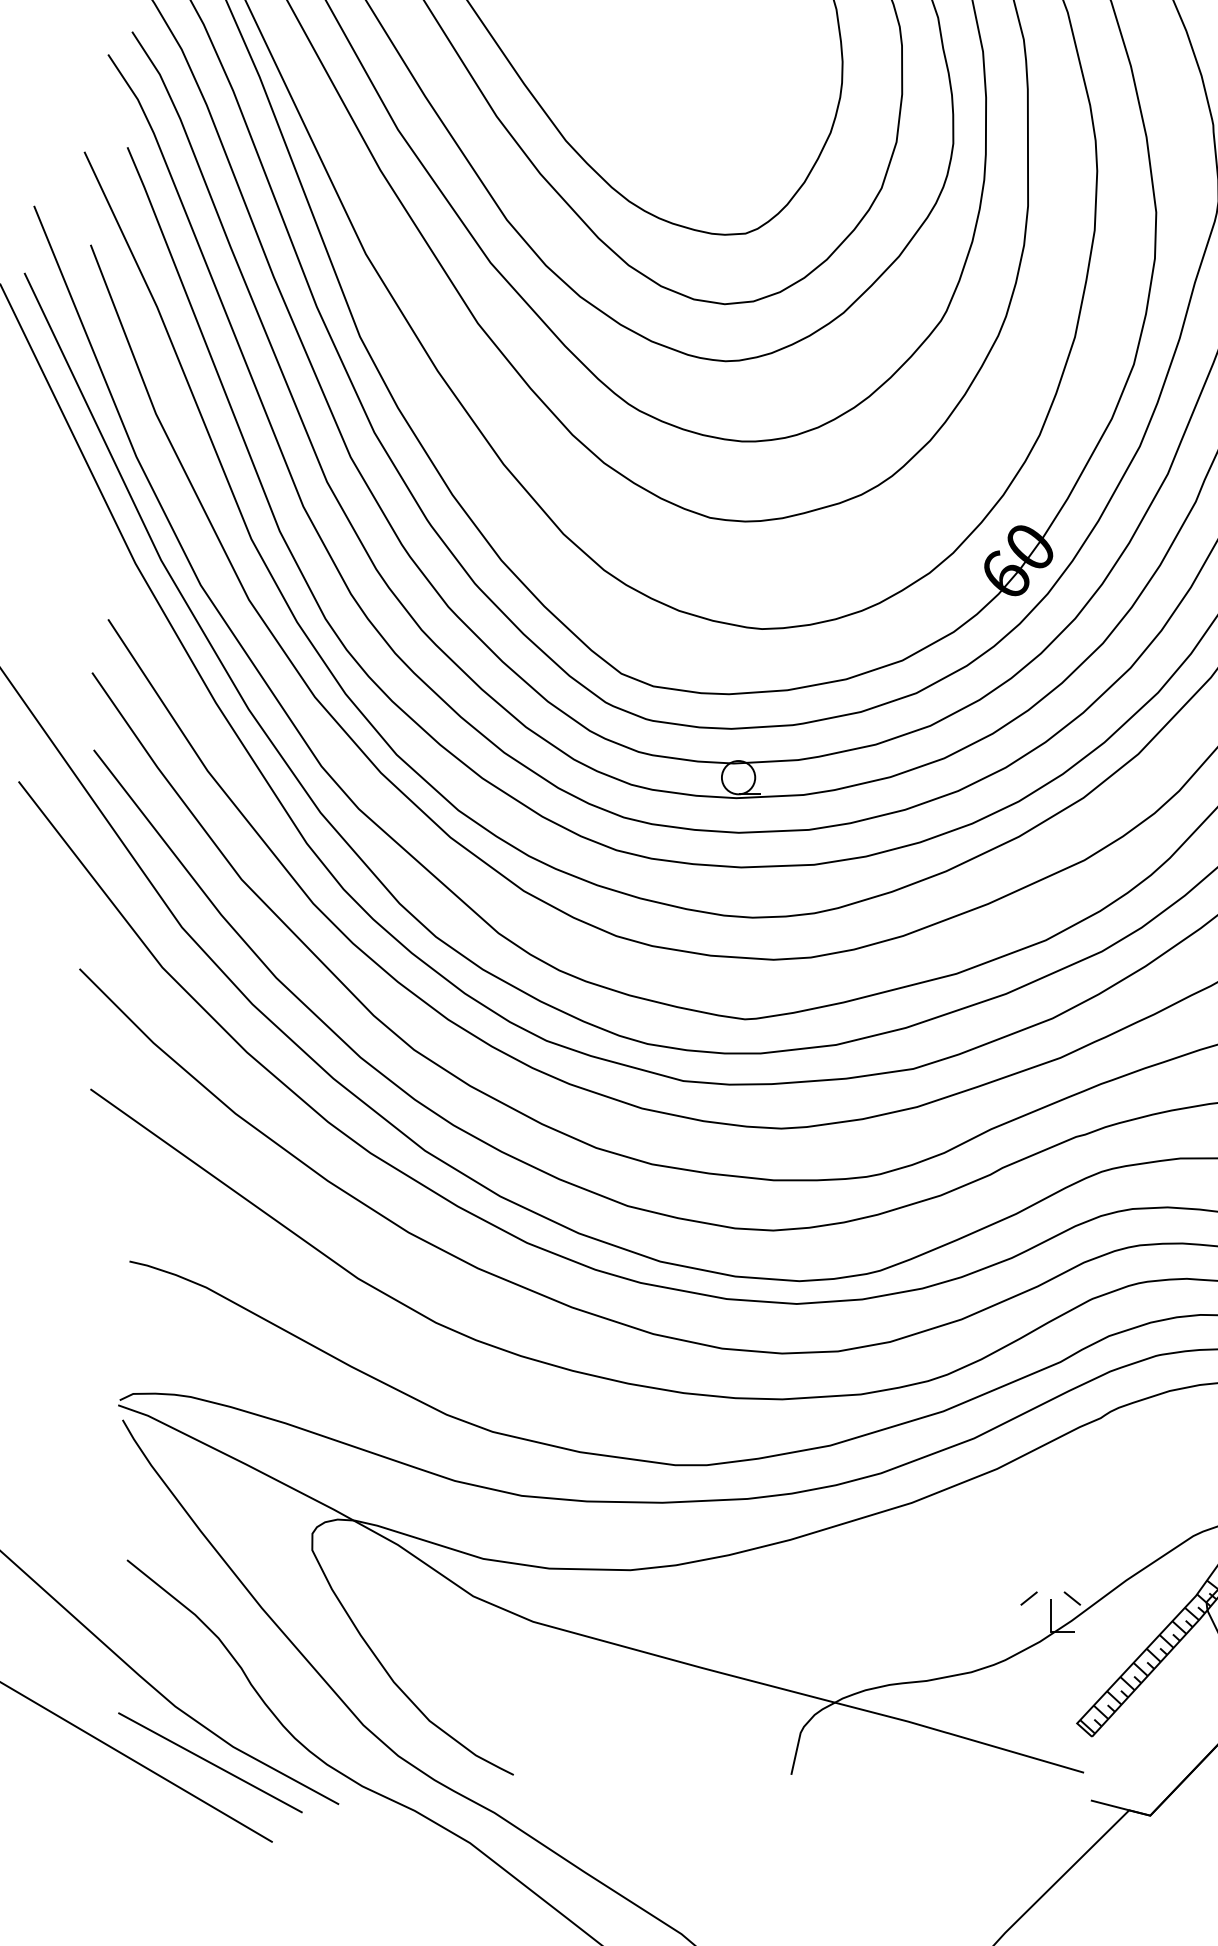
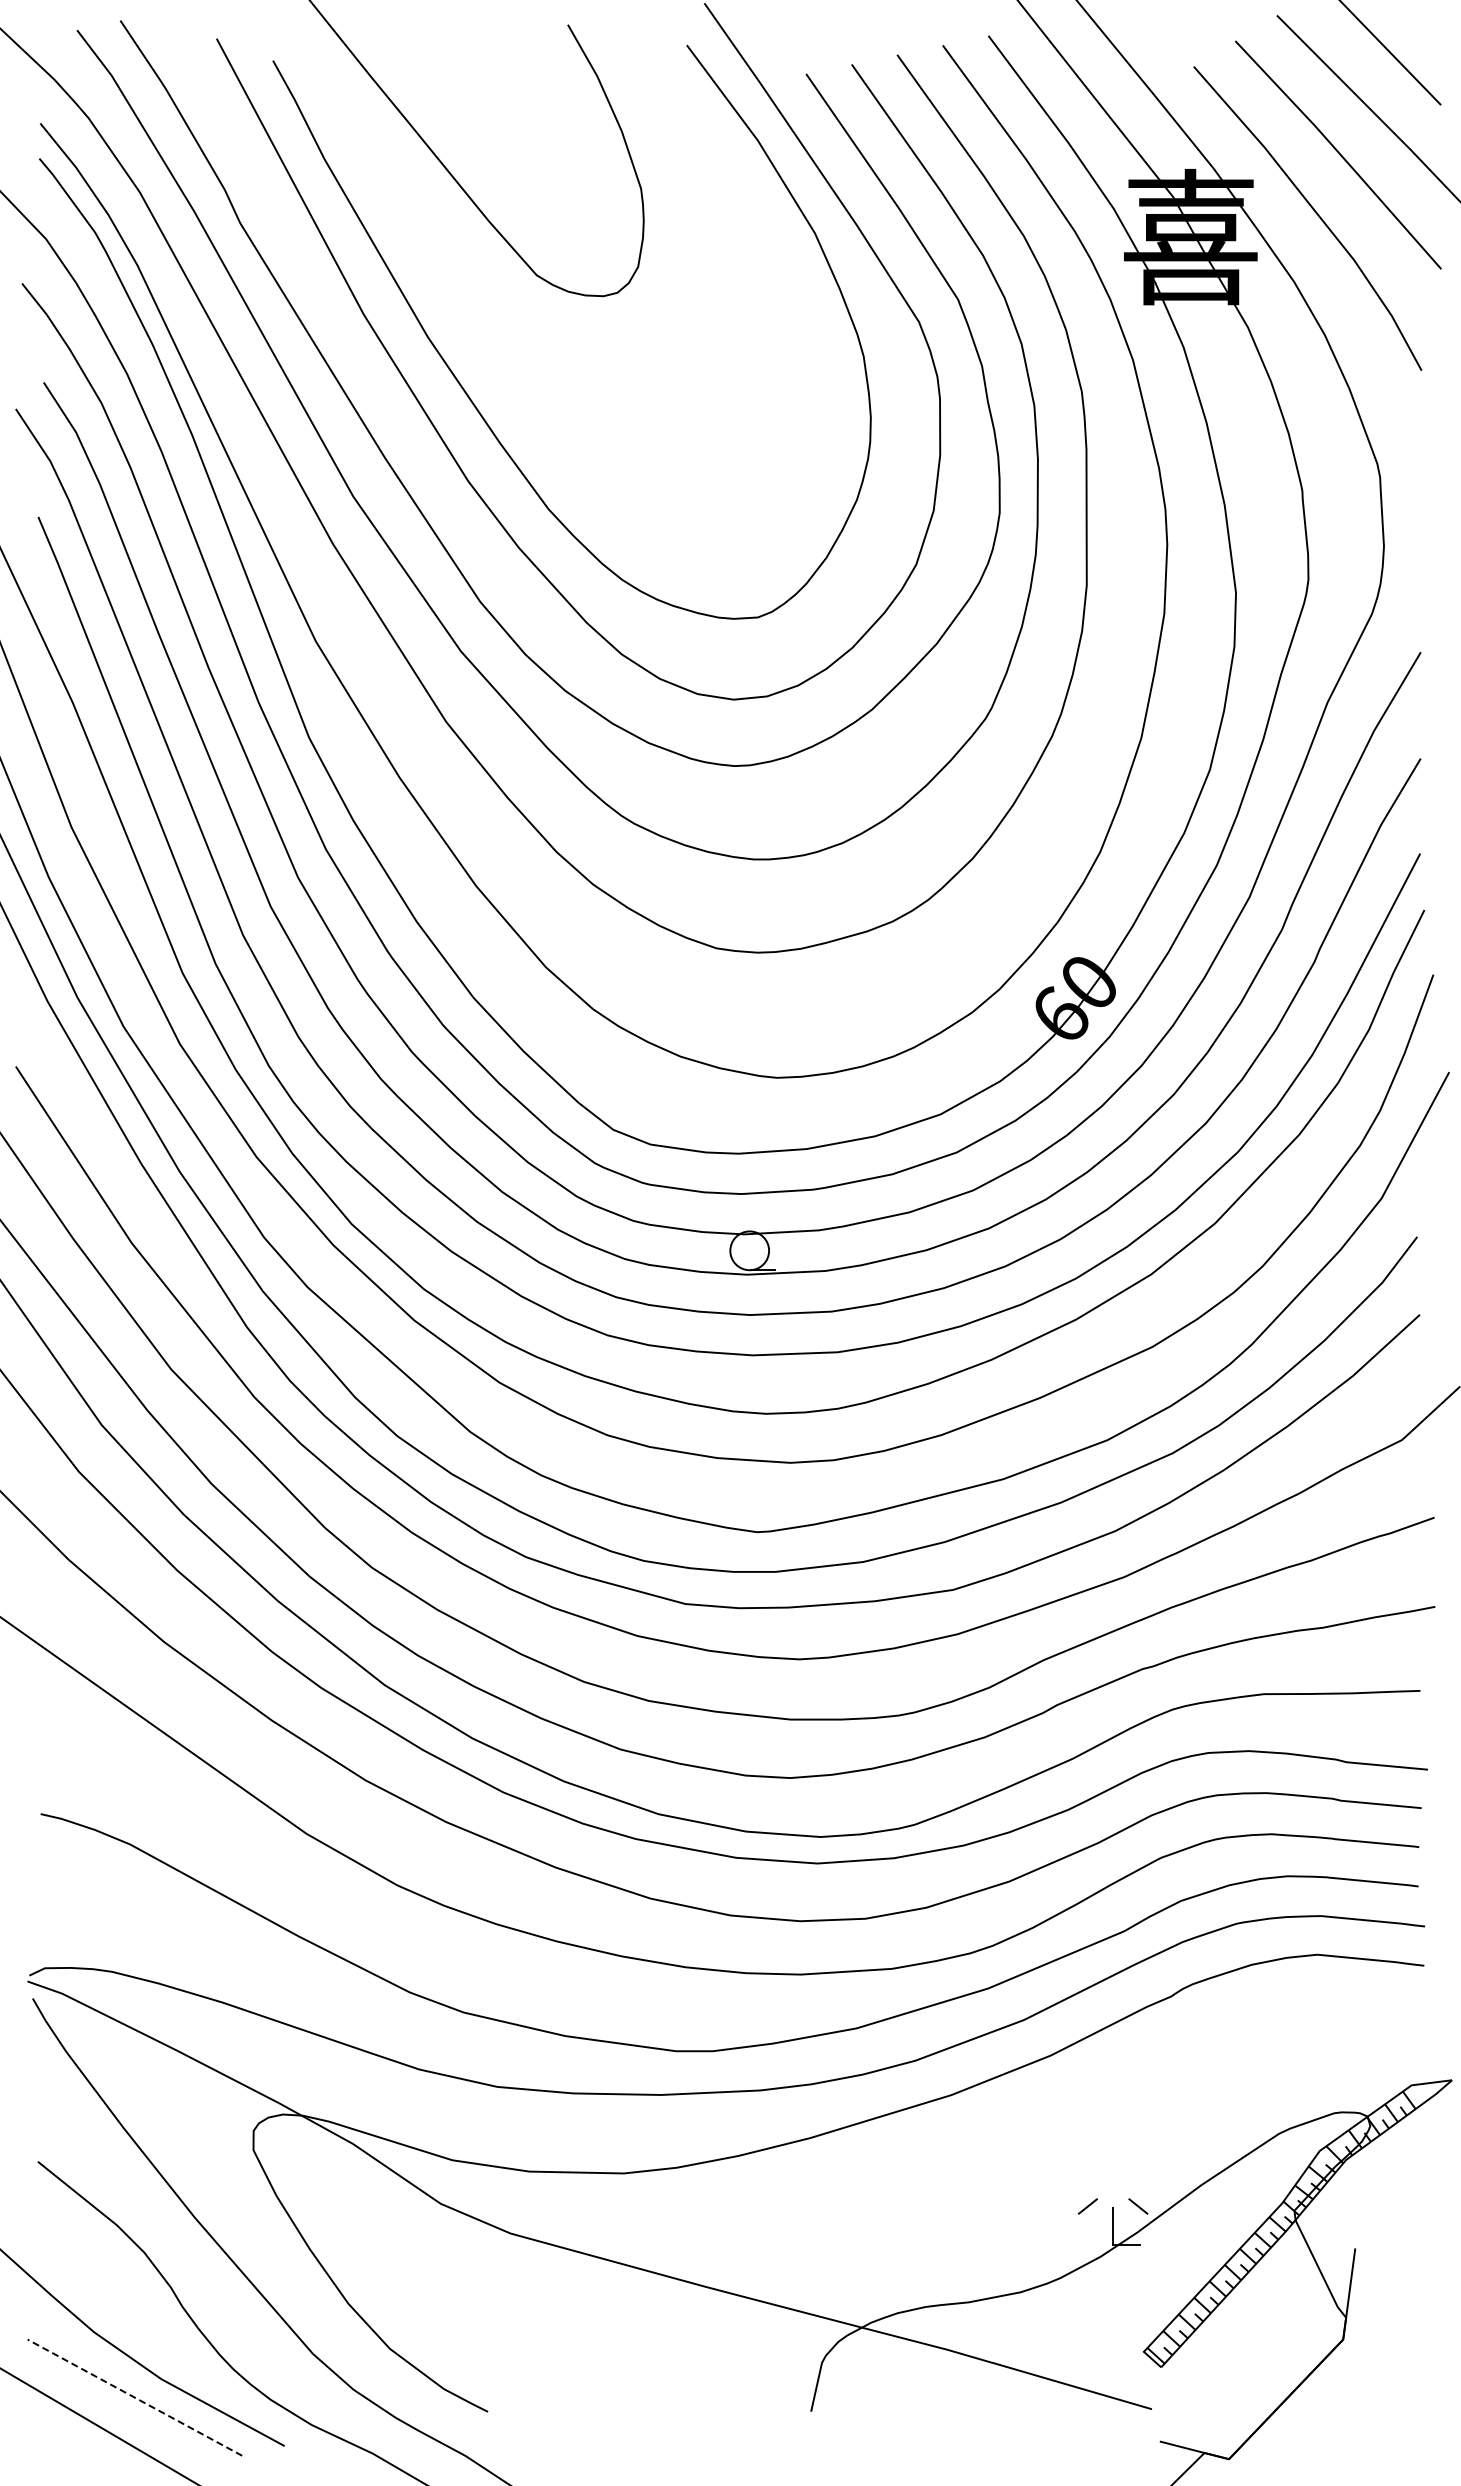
line: (210, 1762) -> (134, 2397), solid -> dashed

